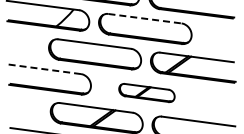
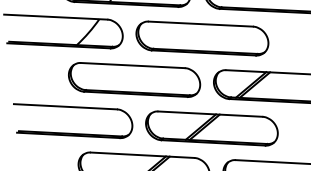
line: (145, 18) -> (201, 23), dashed -> solid
line: (44, 69) -> (65, 107), dashed -> solid
part: (146, 92) -> (211, 127), size x1.67

